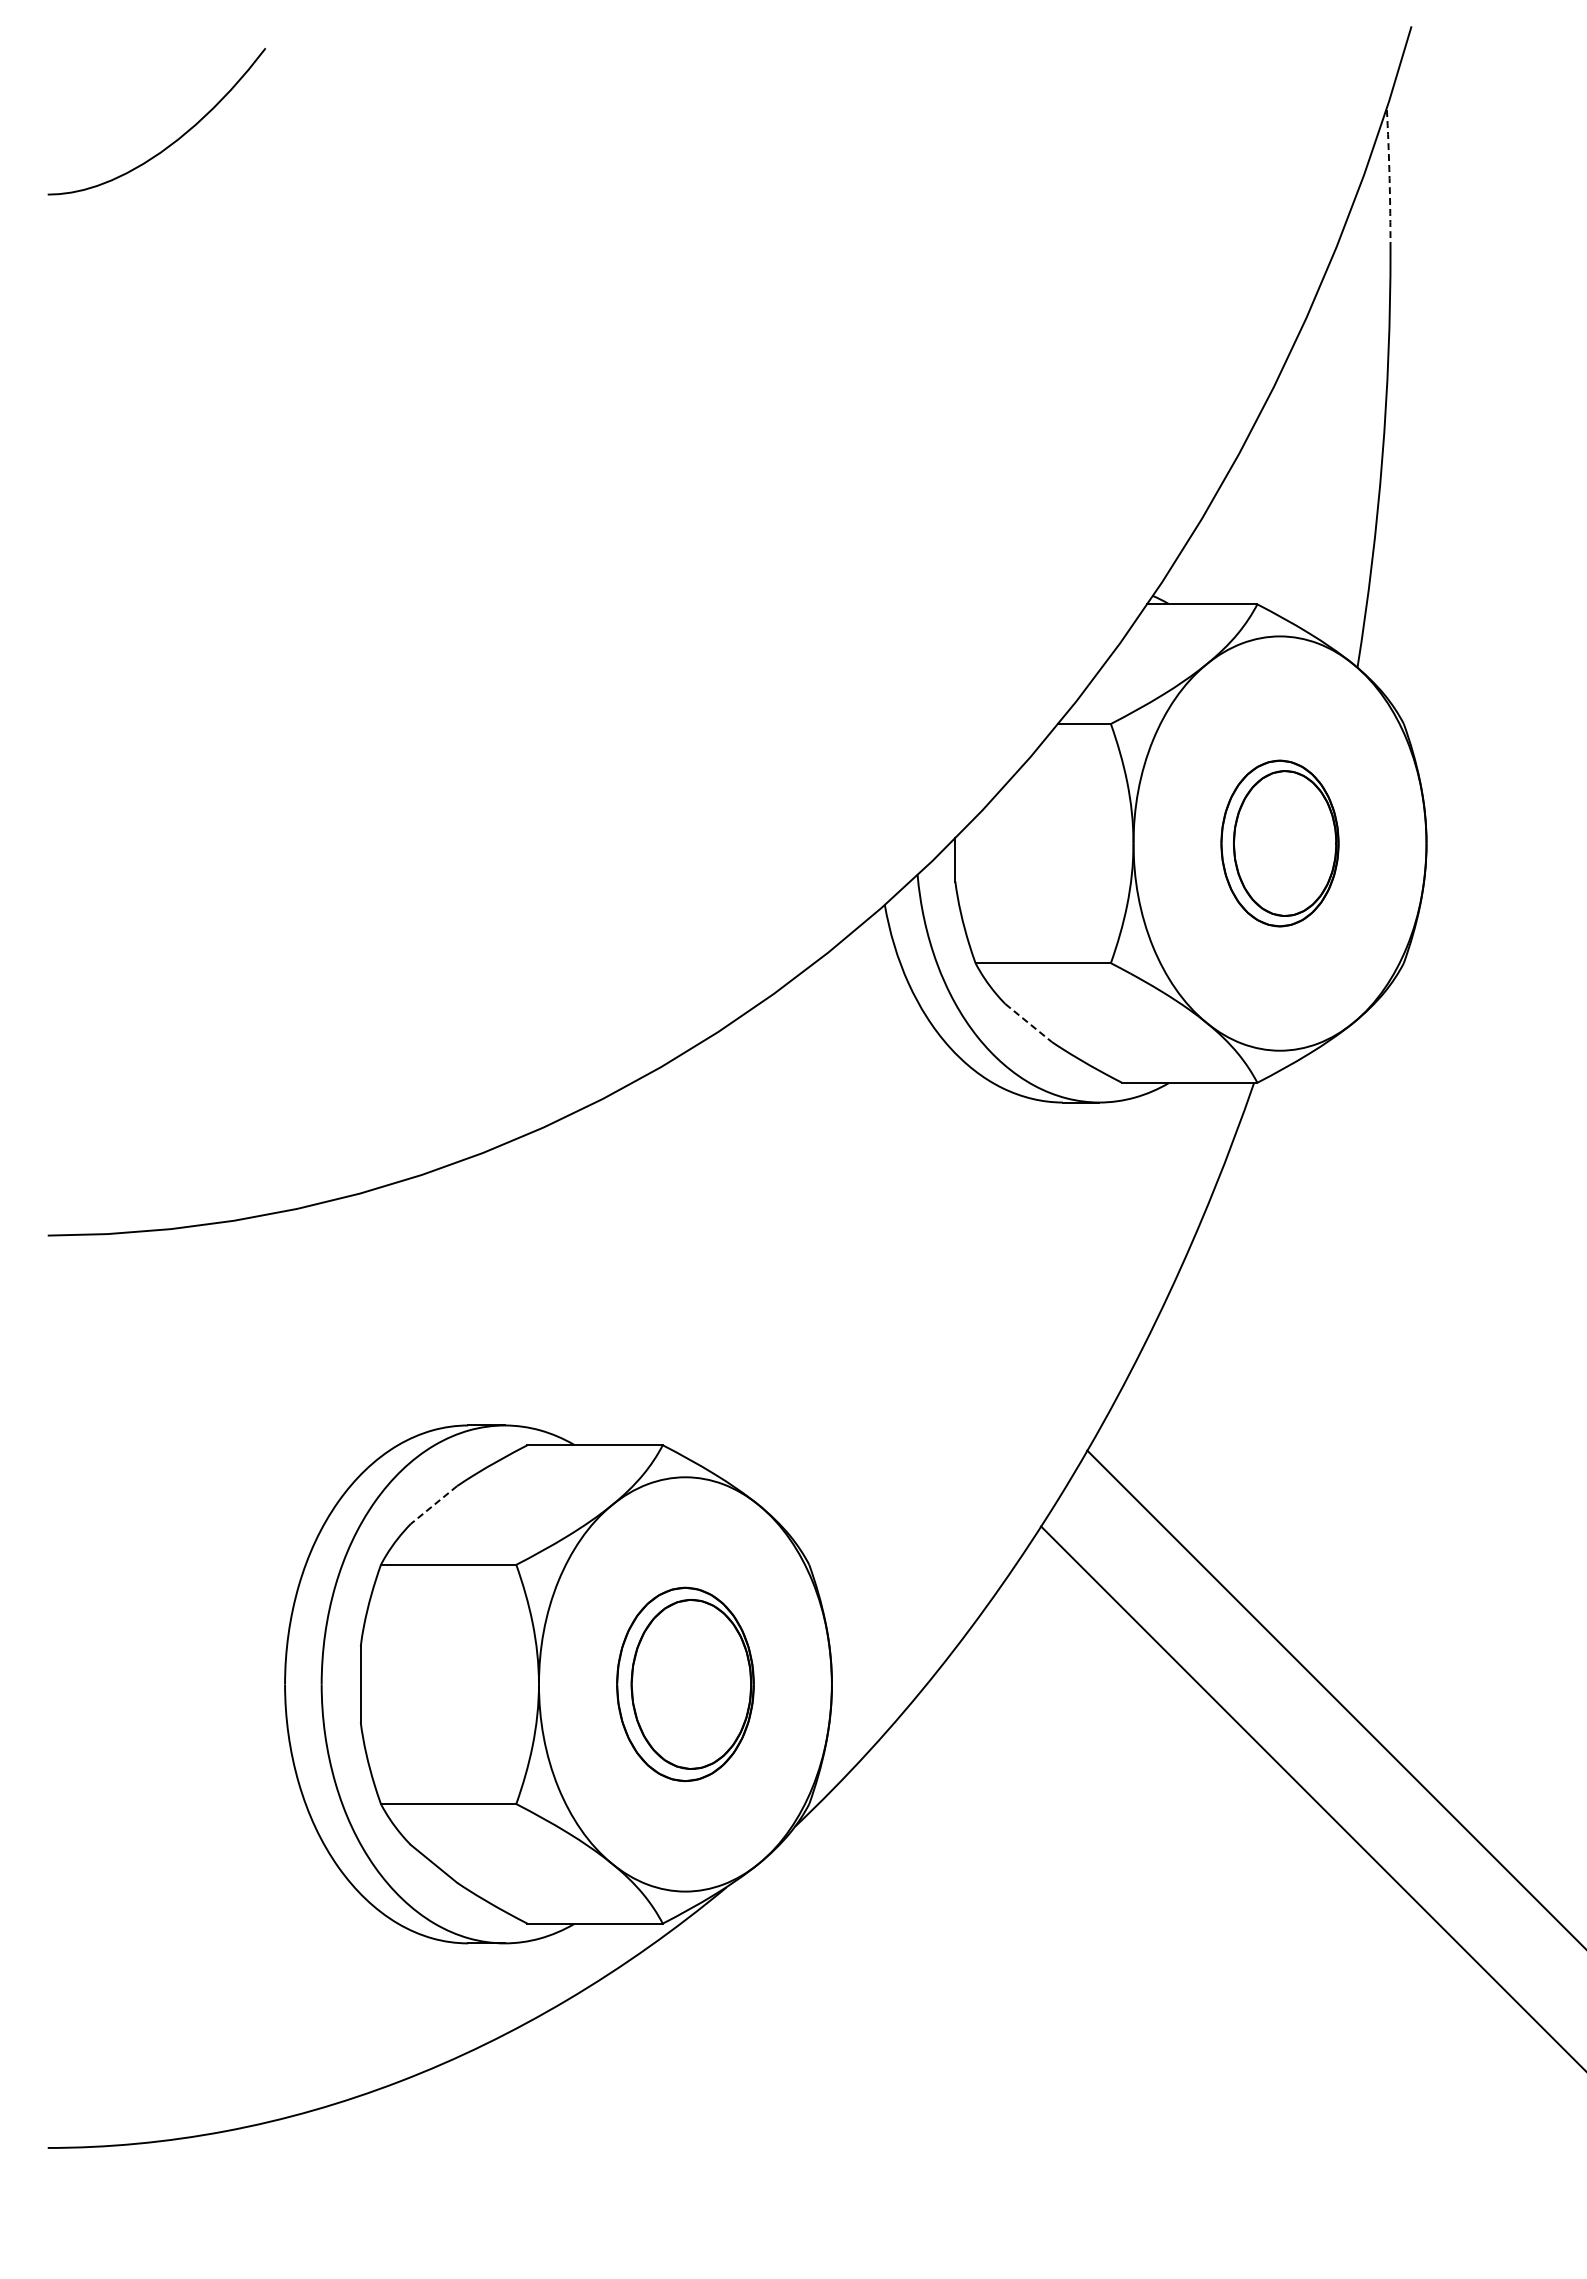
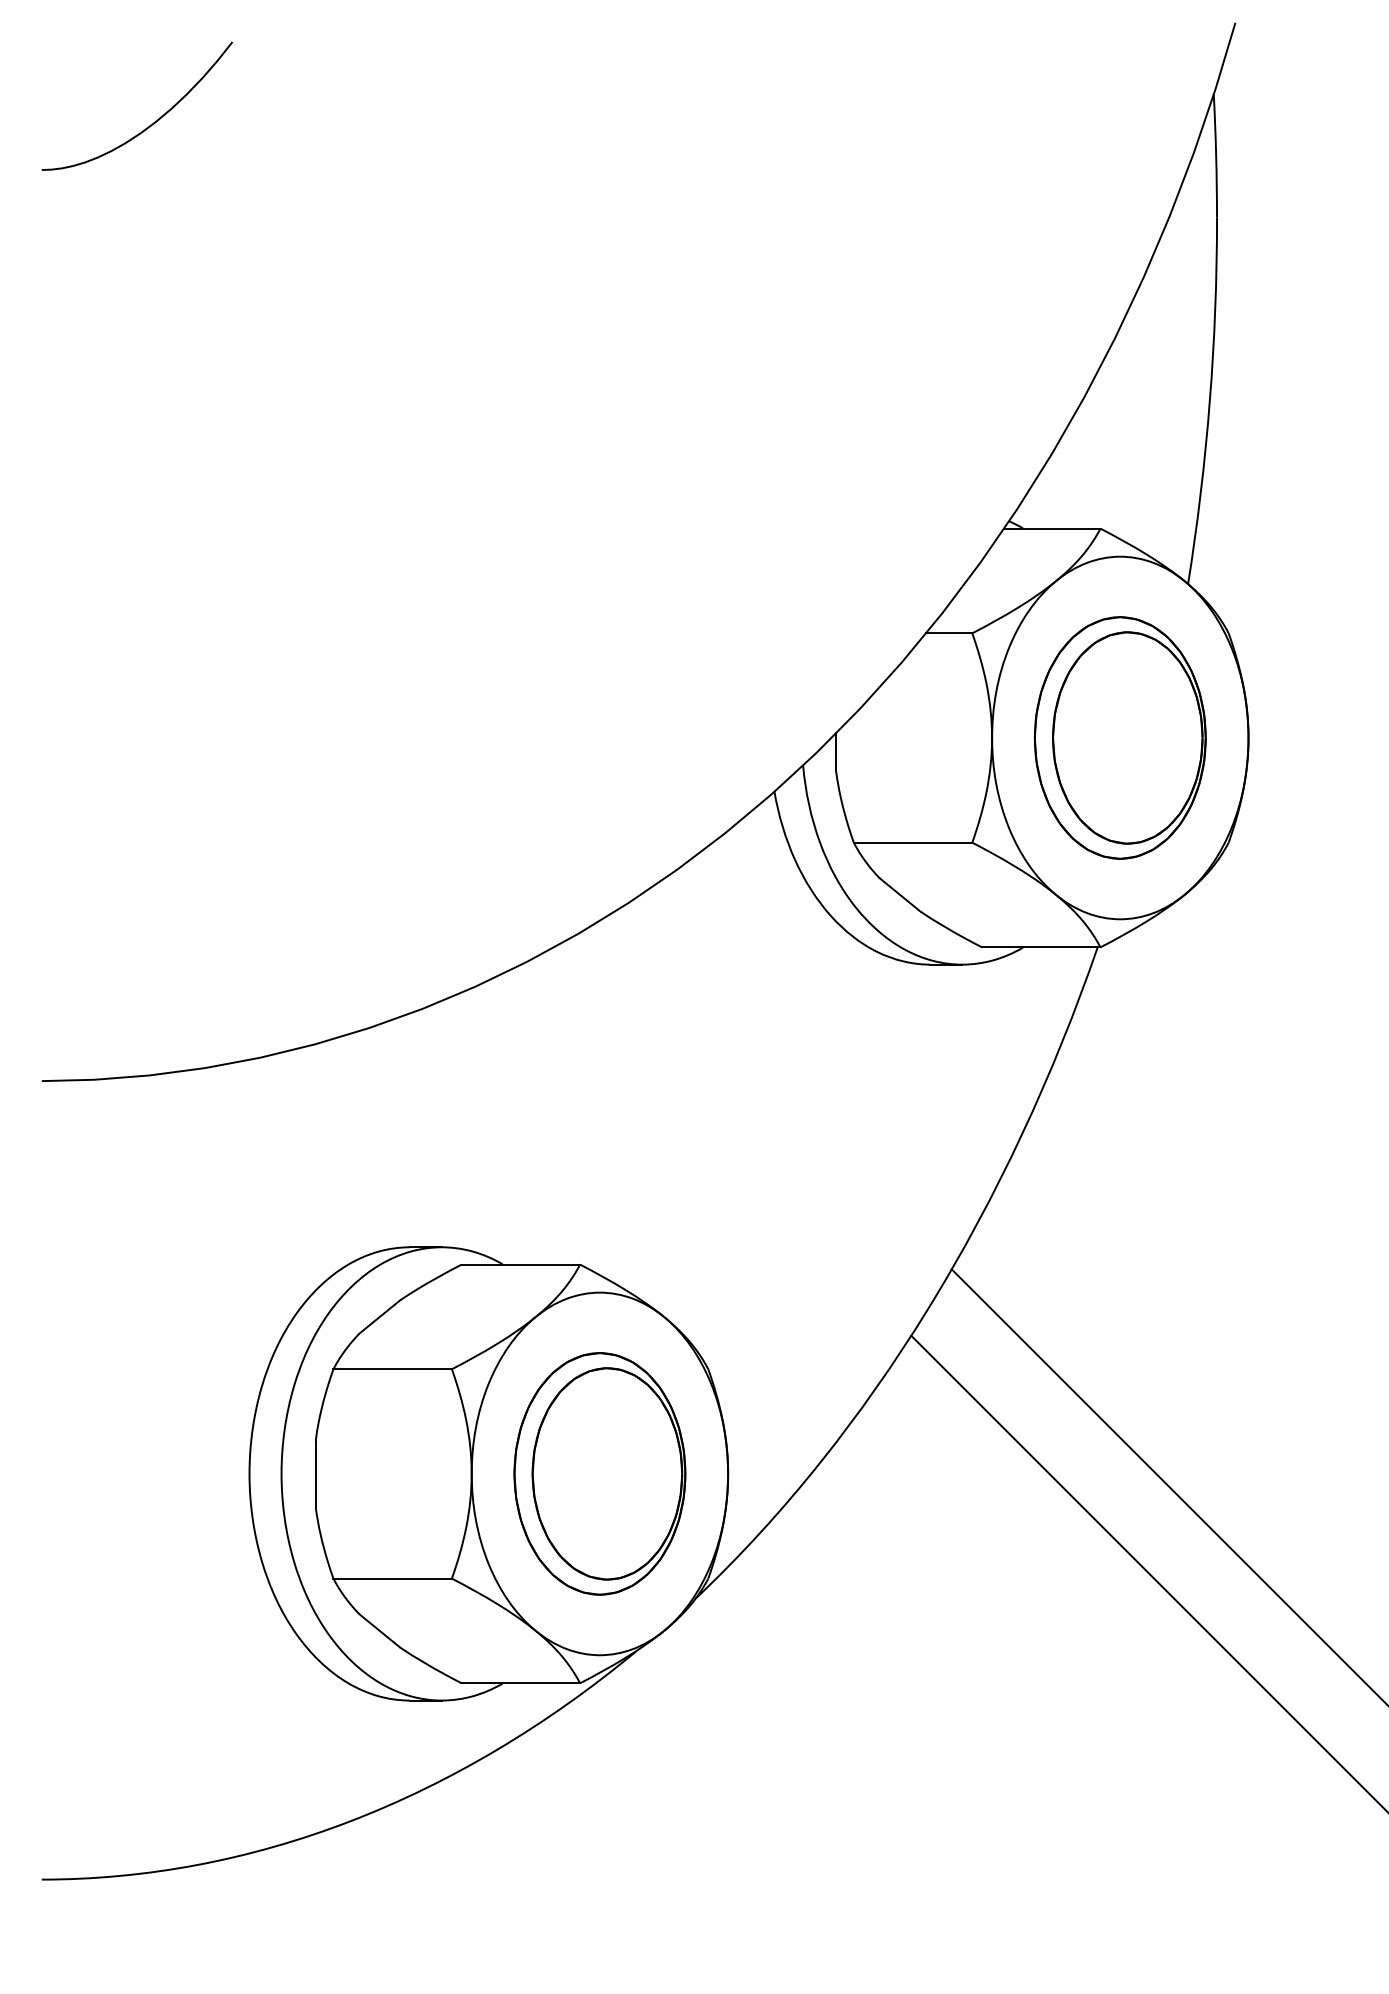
arc: (1389, 178) -> (1216, 155), dashed -> solid
part: (1279, 843) -> (1119, 737), size x1.67
line: (1028, 1023) -> (900, 895), dashed -> solid
line: (433, 1505) -> (379, 1317), dashed -> solid
part: (685, 1684) -> (599, 1473), size x1.43

